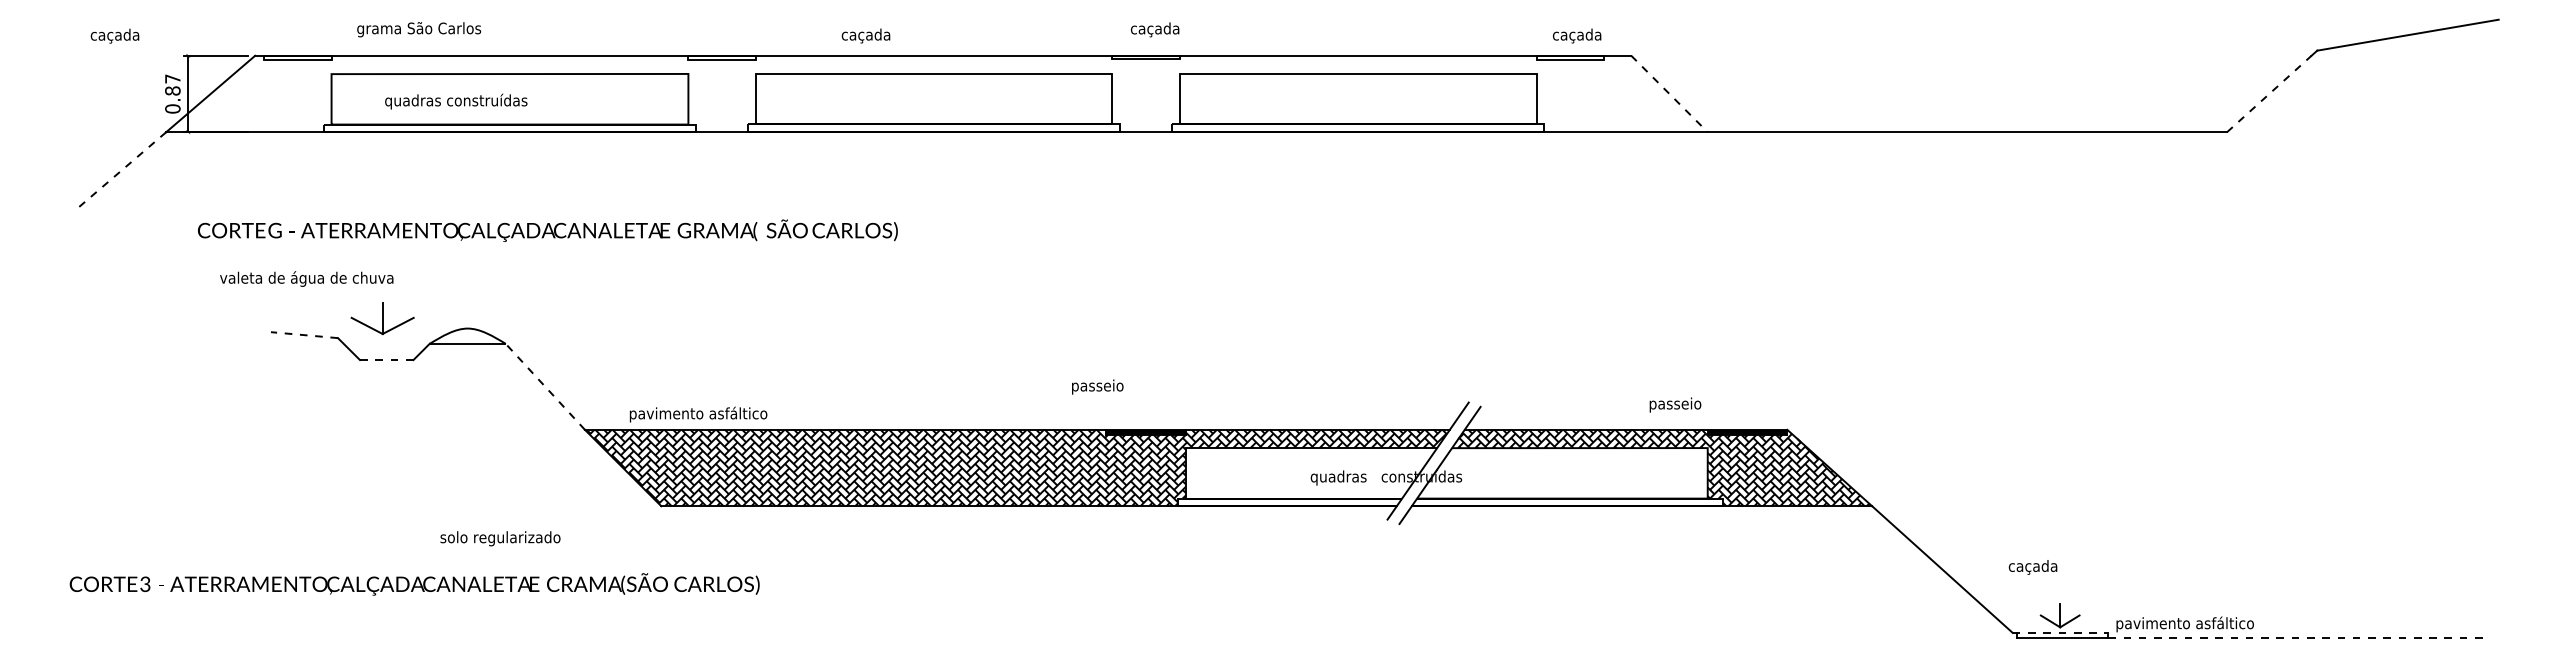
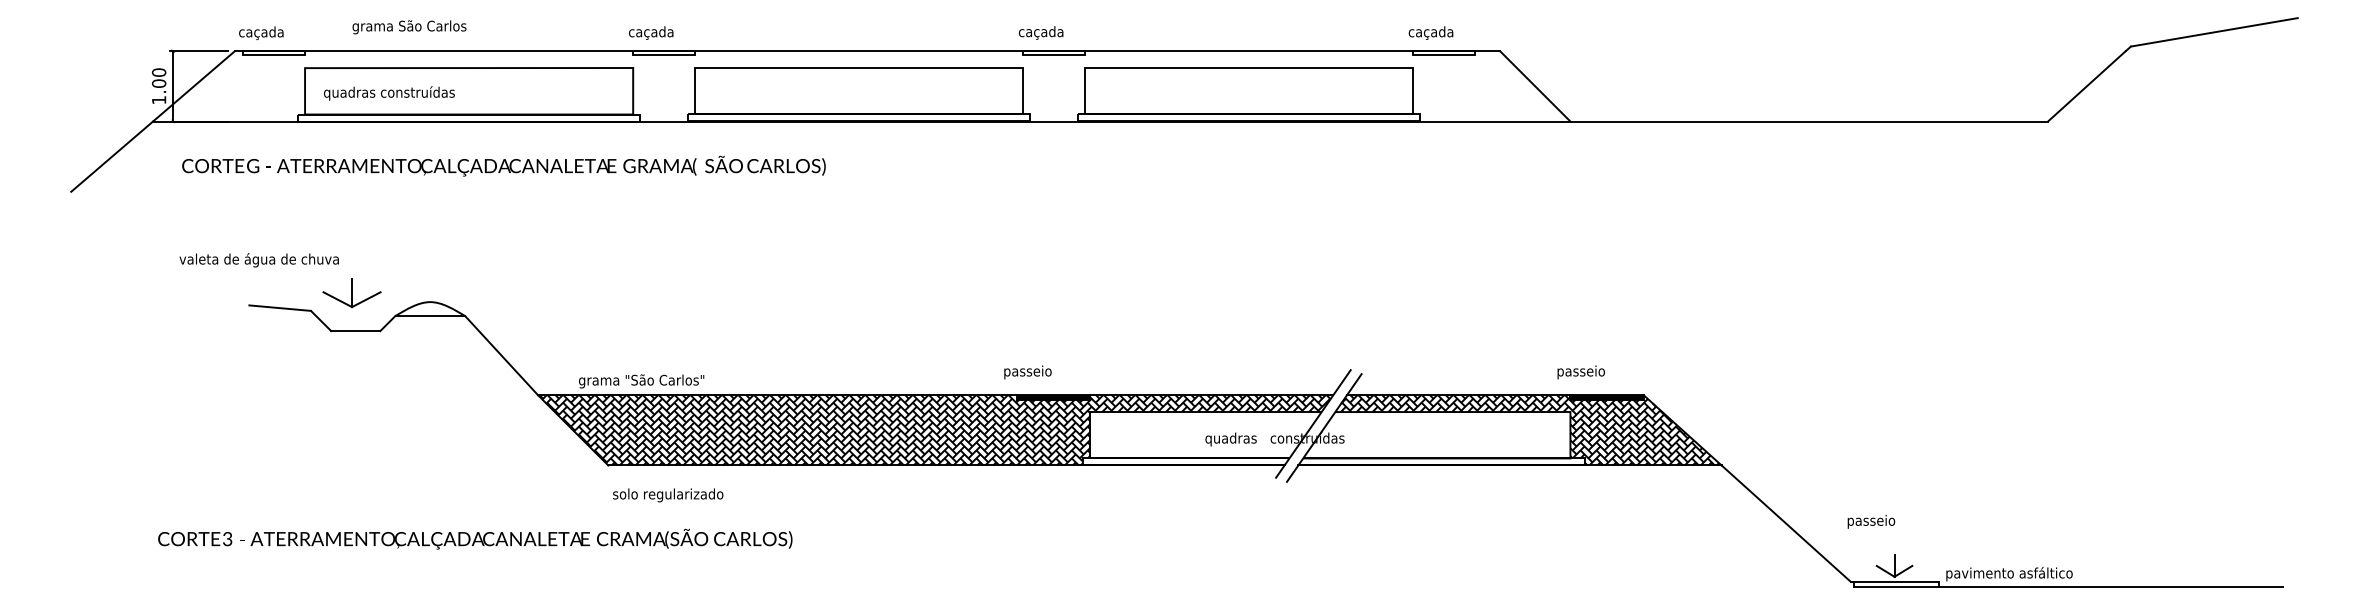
text: (419, 29) -> (409, 27), moved
text: (1155, 29) -> (1041, 32), moved
text: (114, 35) -> (260, 32), moved
text: (865, 35) -> (650, 32), moved
text: (1577, 35) -> (1431, 32), moved
text: (172, 93) -> (158, 85), 0.87 -> 1.00
line: (1669, 94) -> (1535, 86), dashed -> solid
line: (2269, 94) -> (2086, 86), dashed -> solid
text: (456, 101) -> (389, 93), moved
line: (121, 170) -> (111, 156), dashed -> solid
text: (547, 230) -> (503, 165), moved
text: (306, 278) -> (259, 259), moved
line: (304, 335) -> (280, 308), dashed -> solid
line: (386, 360) -> (355, 331), dashed -> solid
line: (545, 386) -> (501, 355), dashed -> solid
text: (1097, 386) -> (1027, 371), moved
text: (1675, 404) -> (1581, 371), moved
text: (698, 414) -> (642, 381), pavimento asfáltico -> grama "São Carlos"
text: (500, 538) -> (668, 495), moved
text: (2034, 567) -> (1870, 521), caçada -> passeio
text: (414, 584) -> (475, 539), moved
line: (2060, 632) -> (1894, 581), dashed -> solid
line: (2296, 638) -> (2111, 587), dashed -> solid

